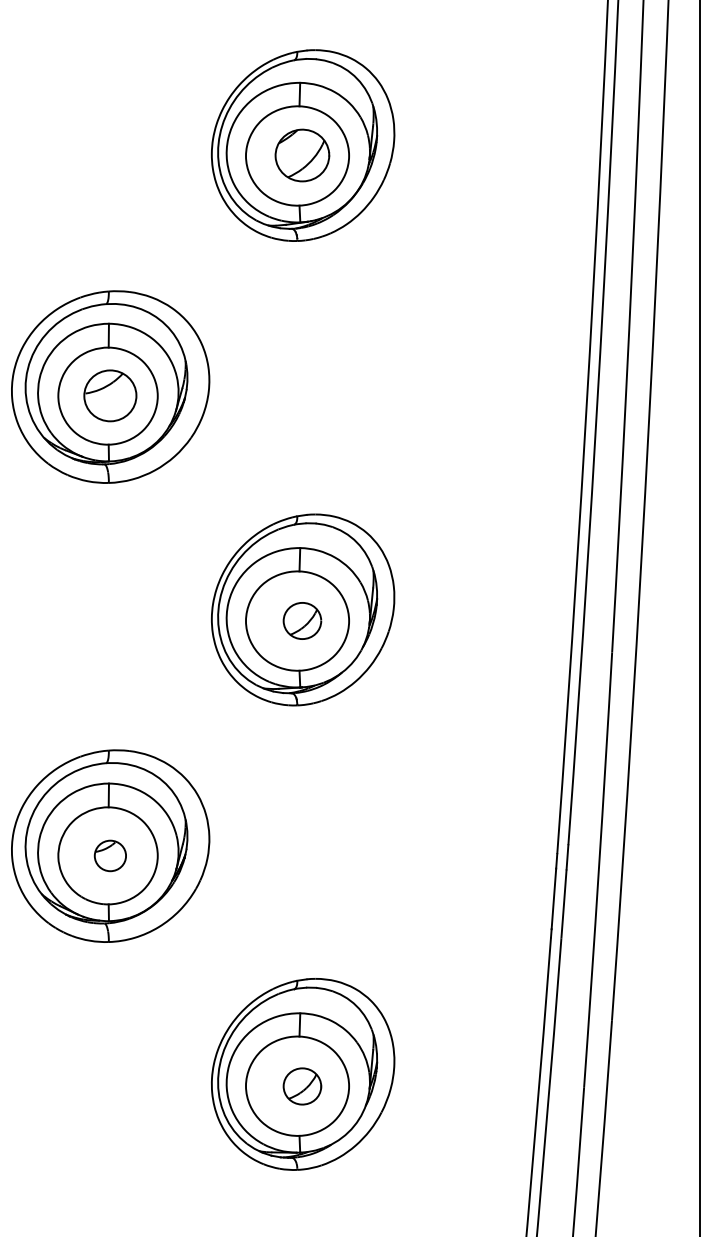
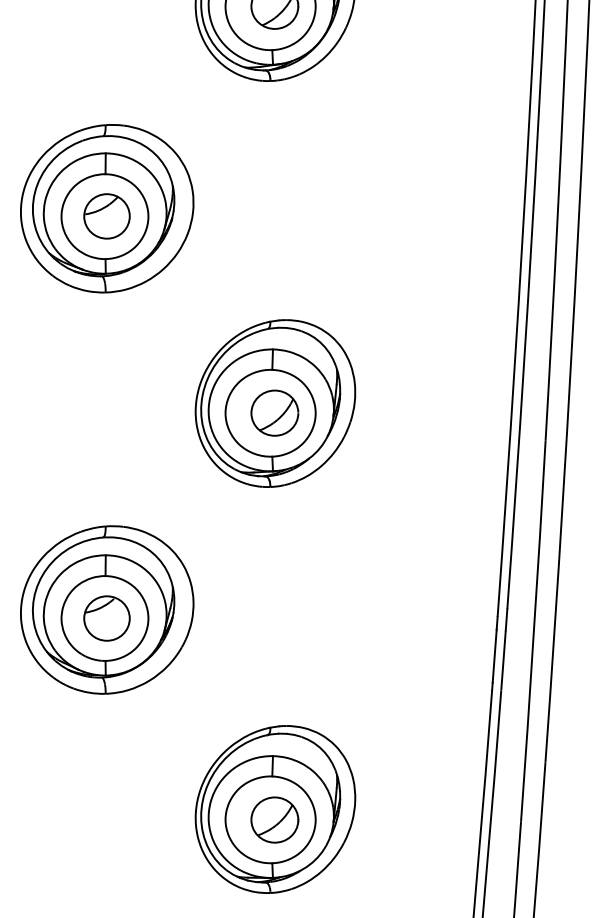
part: (302, 620) -> (274, 412), size x1.43
part: (110, 855) -> (107, 618), size x1.67
part: (302, 1086) -> (274, 820), size x1.43

